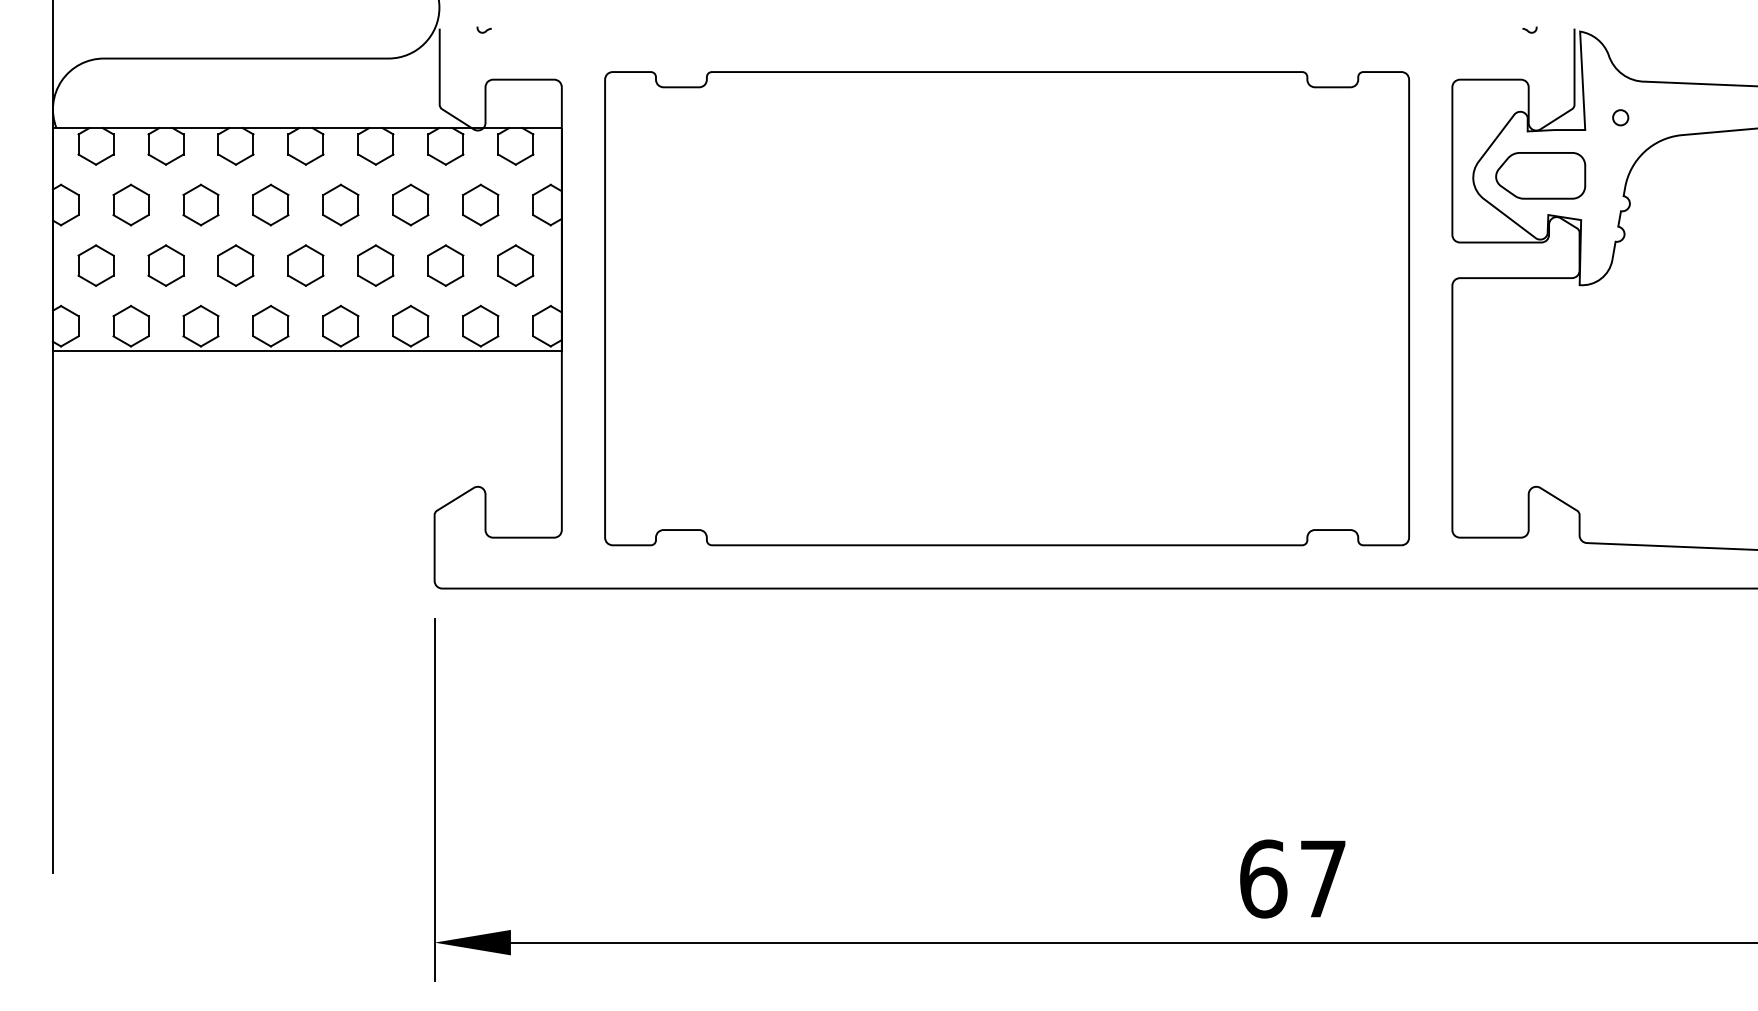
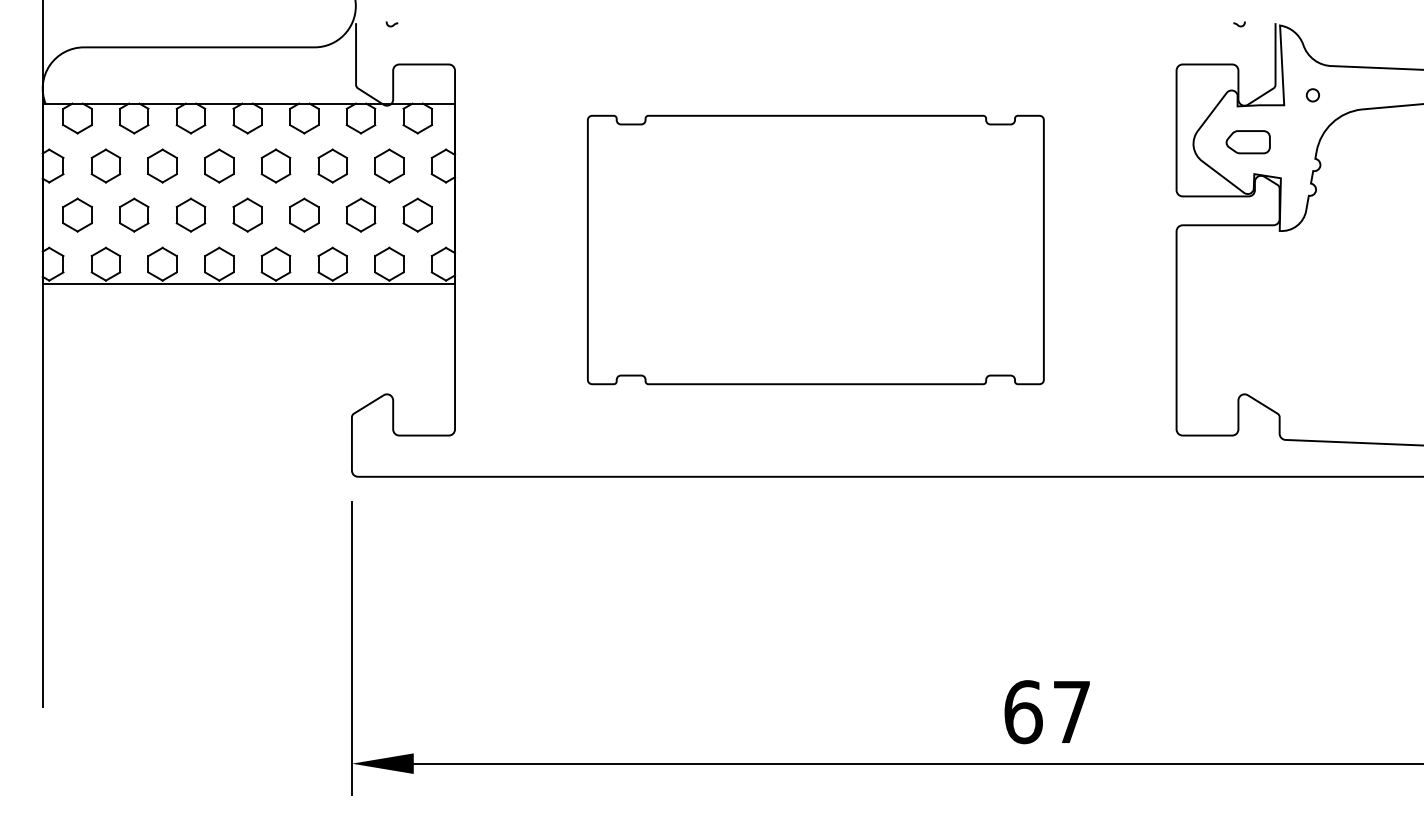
part: (1541, 174) -> (1248, 141), size x0.6
part: (1006, 308) -> (815, 249), size x0.7

